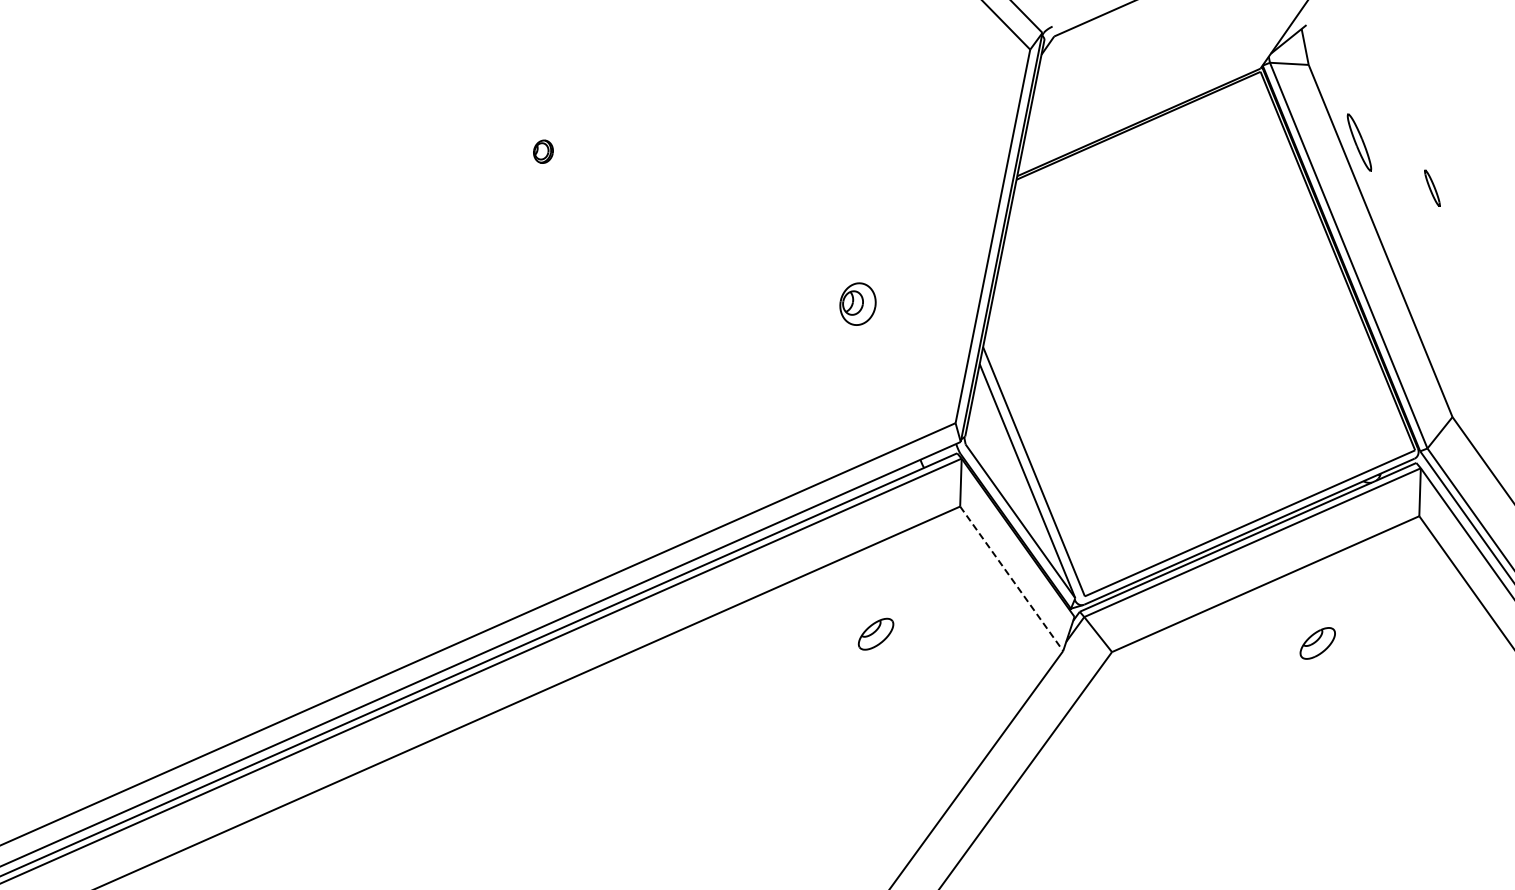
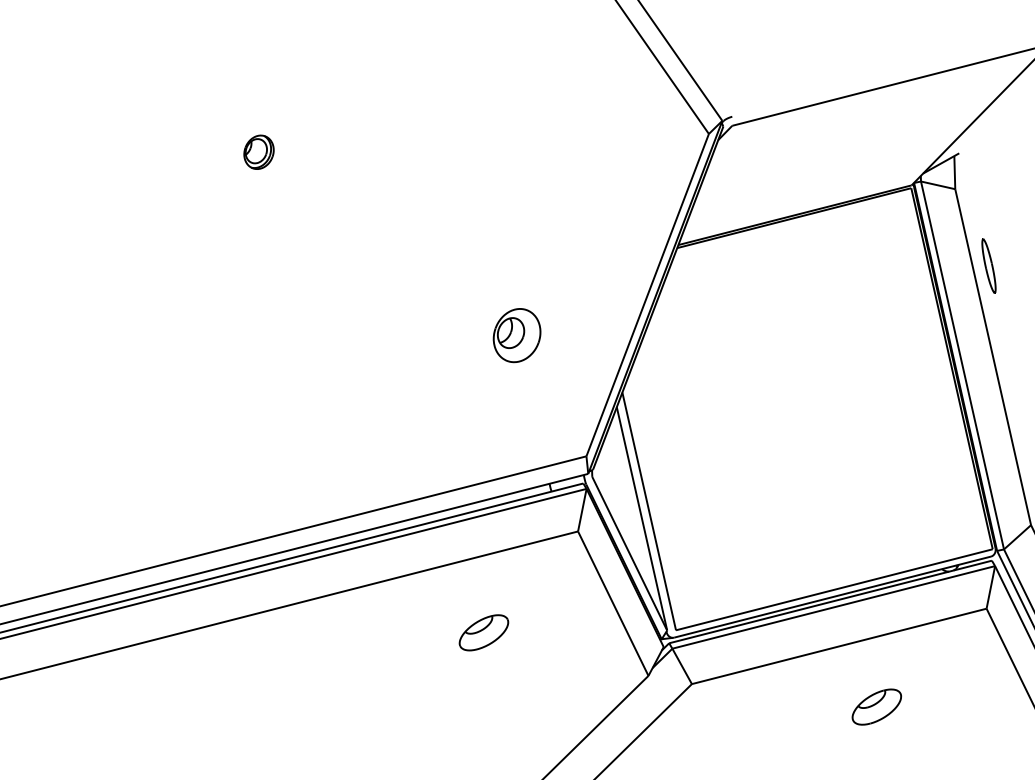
part: (543, 151) -> (259, 152), size x1.67
part: (857, 303) -> (516, 334), size x1.43
line: (1011, 578) -> (613, 603), dashed -> solid
part: (875, 634) -> (483, 633), size x1.43
part: (1317, 643) -> (876, 707), size x1.43

